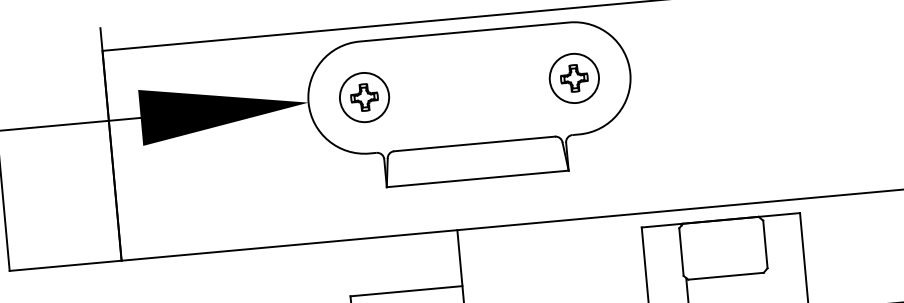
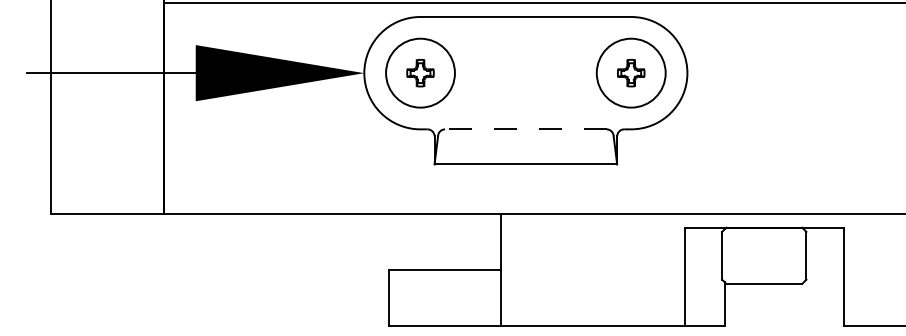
circle: (573, 77) -> (630, 72), size x1.4
circle: (364, 96) -> (420, 72), size x1.4
line: (474, 144) -> (525, 129), solid -> dashed

